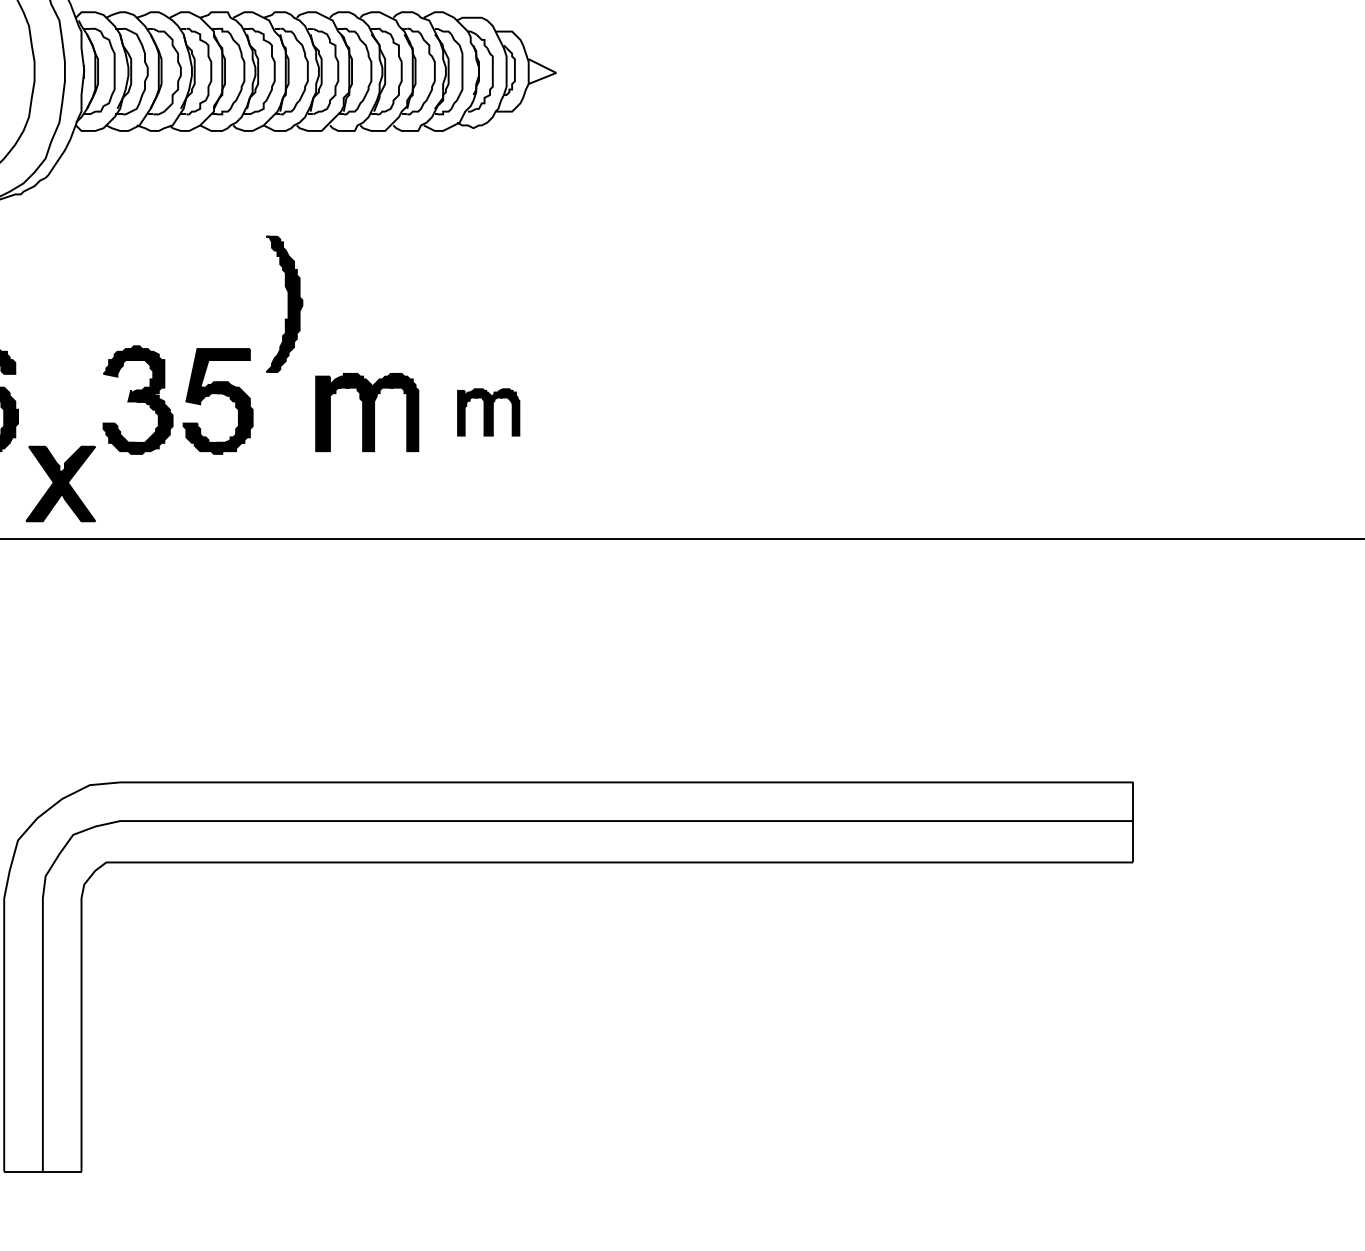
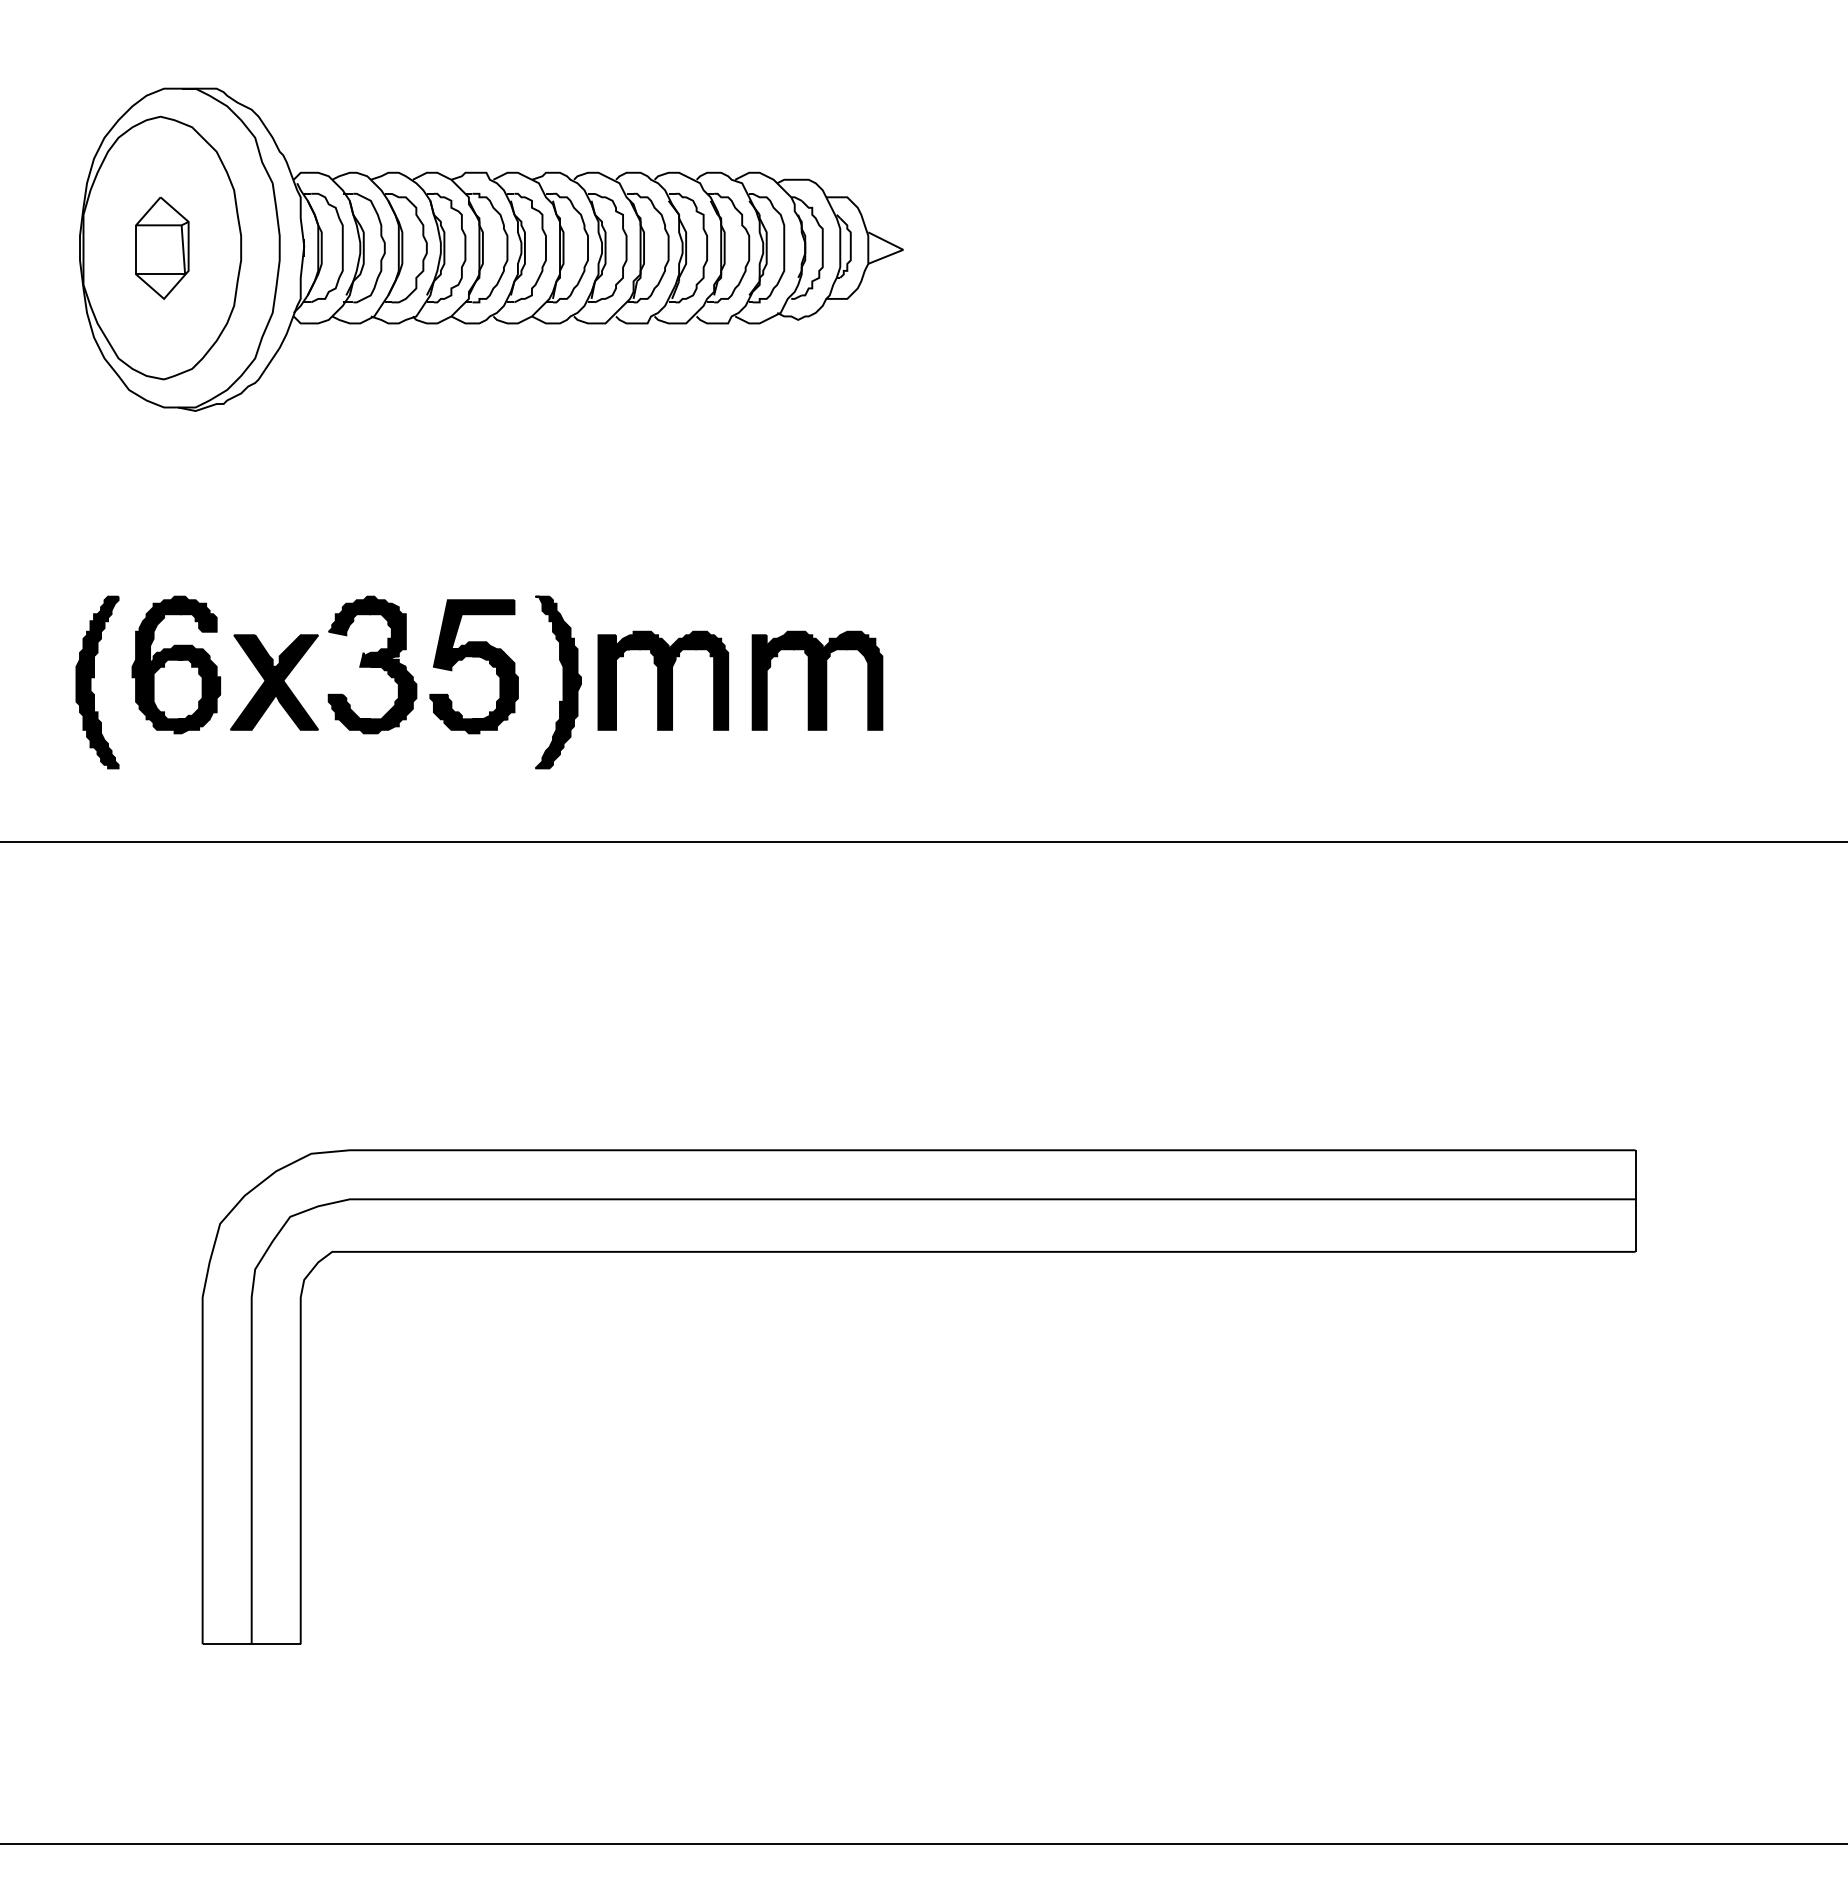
part: (284, 304) -> (558, 682), moved
part: (488, 412) -> (817, 680), size x1.67
part: (60, 483) -> (274, 682), moved

